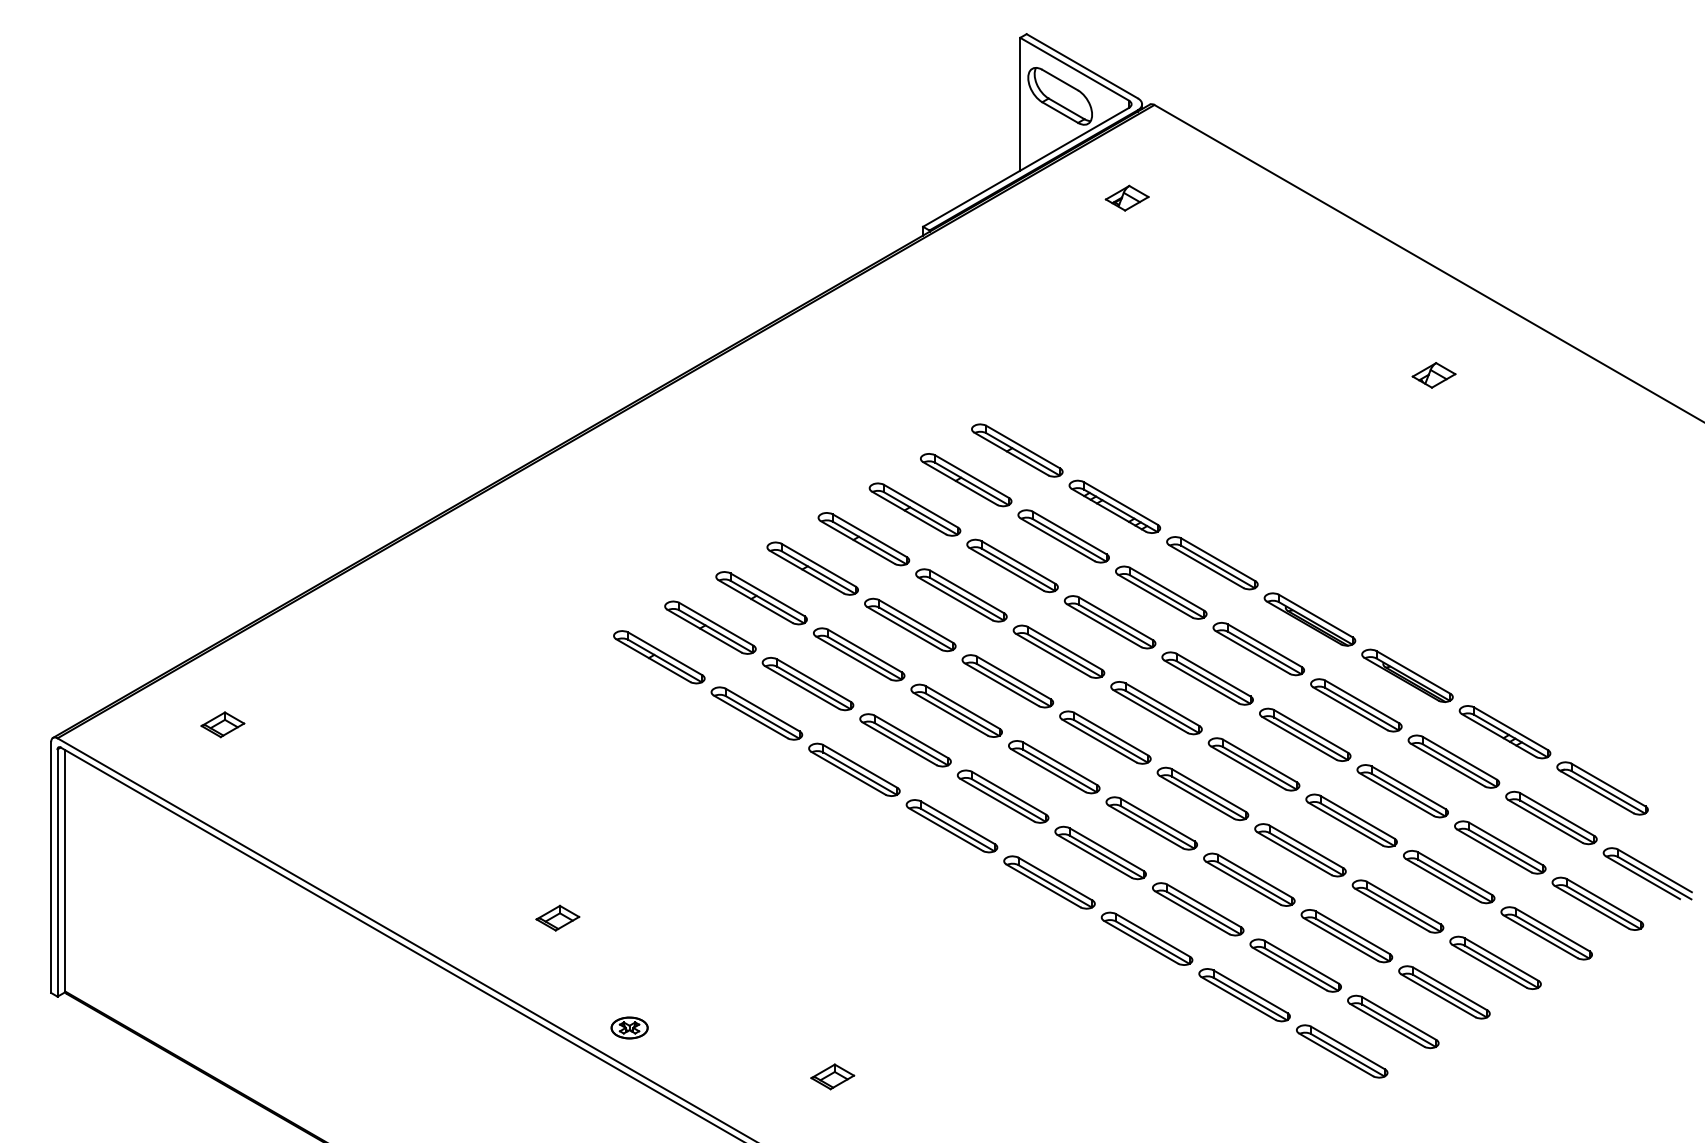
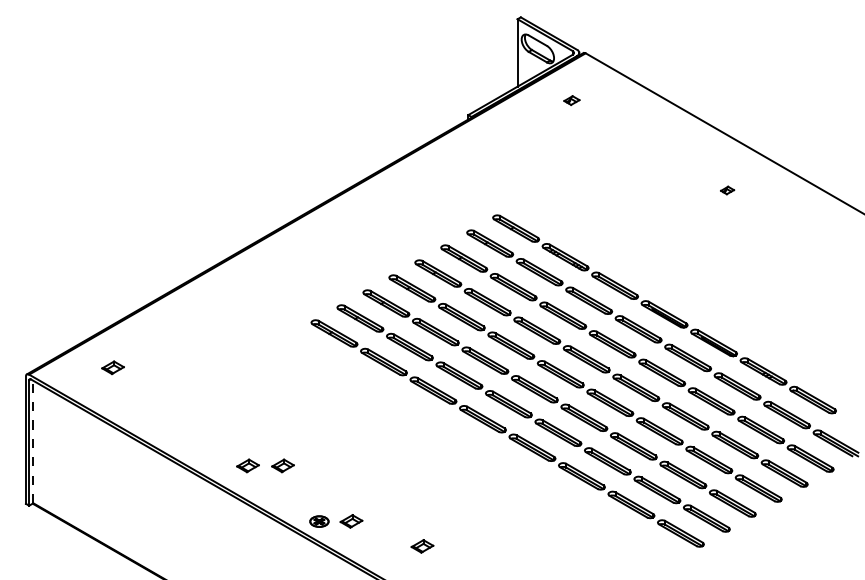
part: (1126, 197) -> (571, 100), size x0.7
part: (1433, 375) -> (727, 190), size x0.6
line: (66, 870) -> (33, 441), solid -> dashed
part: (487, 917) -> (247, 465), added
part: (692, 1027) -> (351, 521), added

